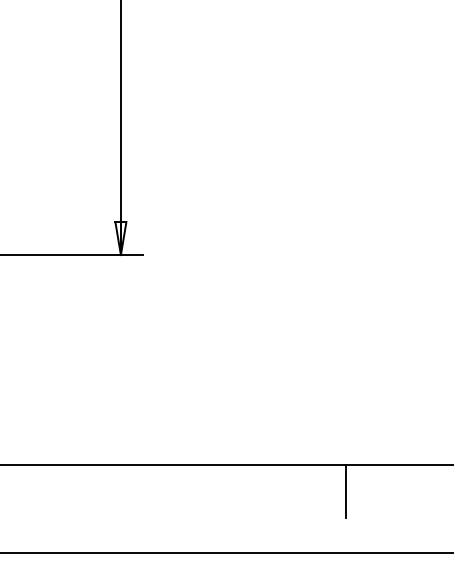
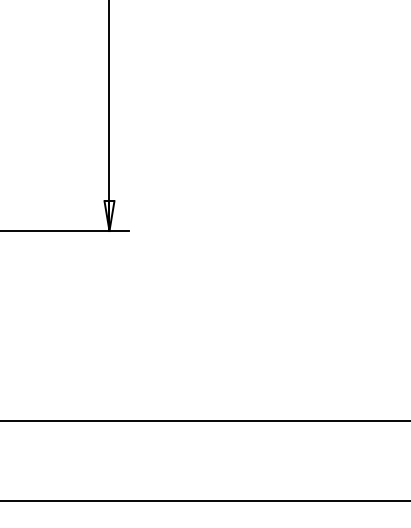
line: (345, 491) -> (312, 445), removed

